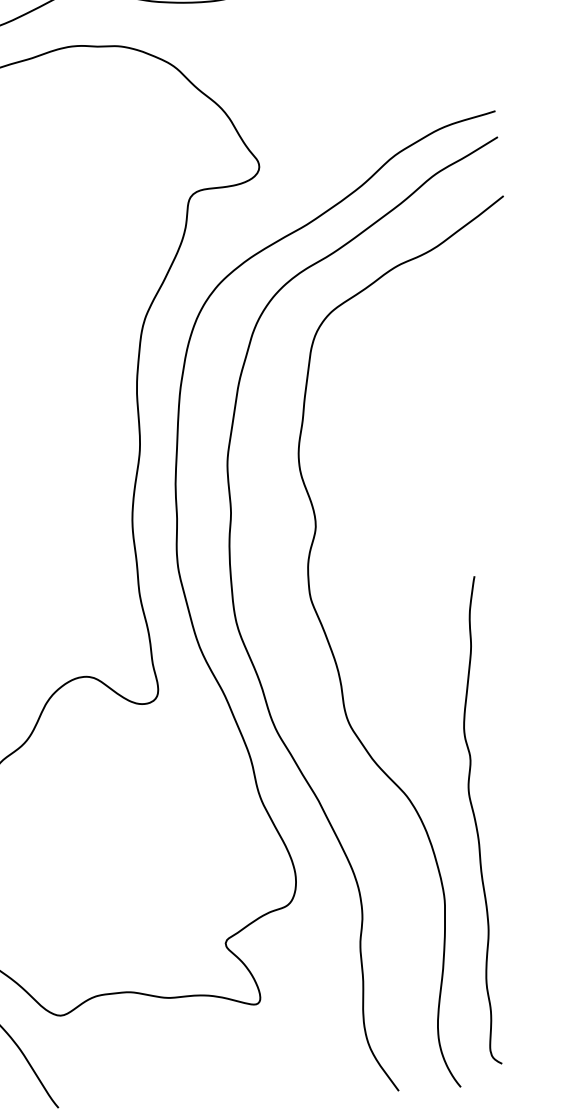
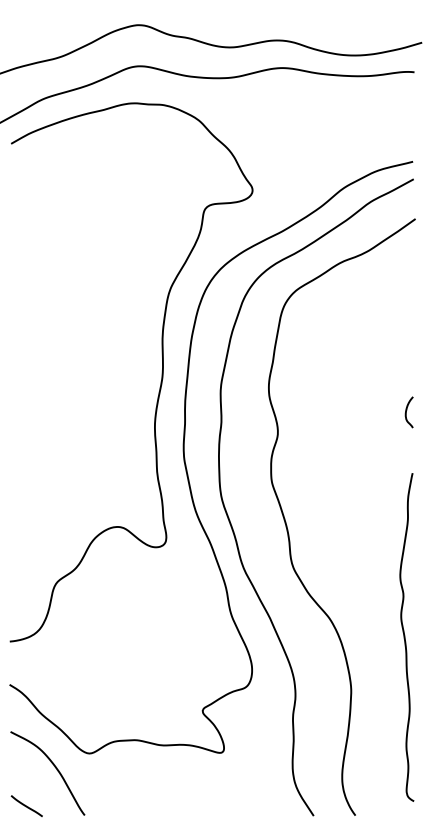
curve: (505, 484) -> (406, 412), added
curve: (476, 820) -> (405, 637), moved

